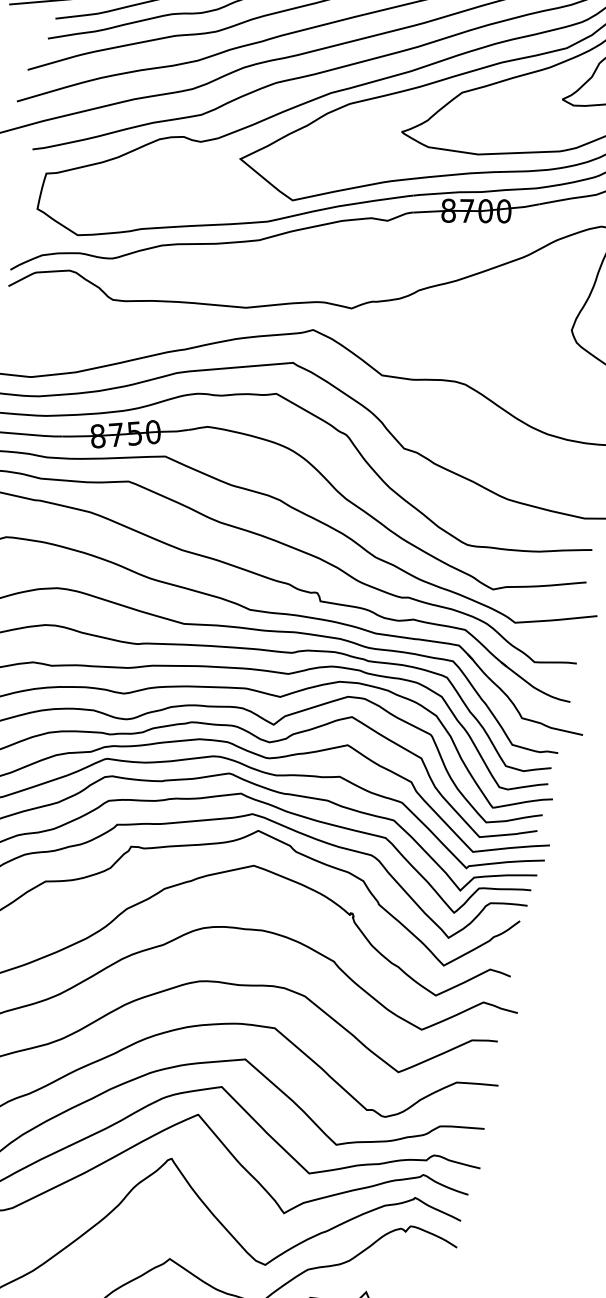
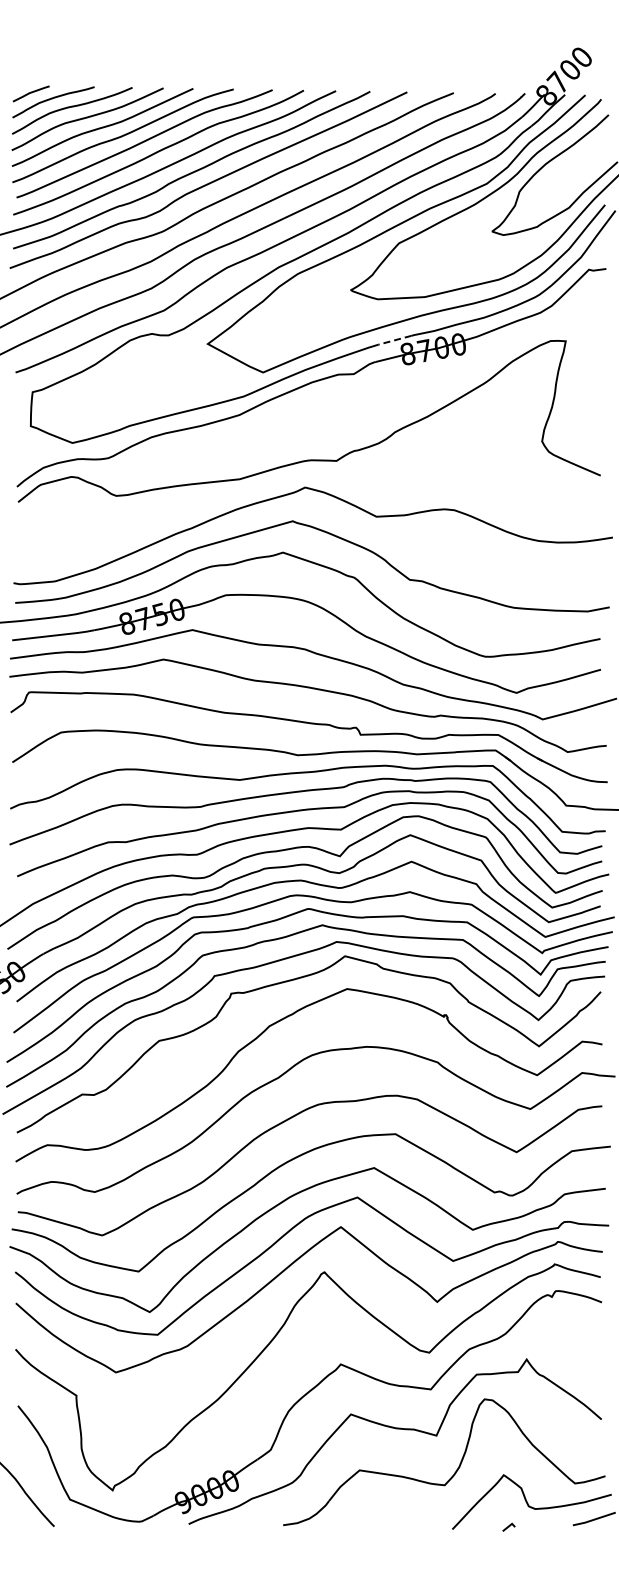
line: (435, 194) -> (392, 341), solid -> dashed

